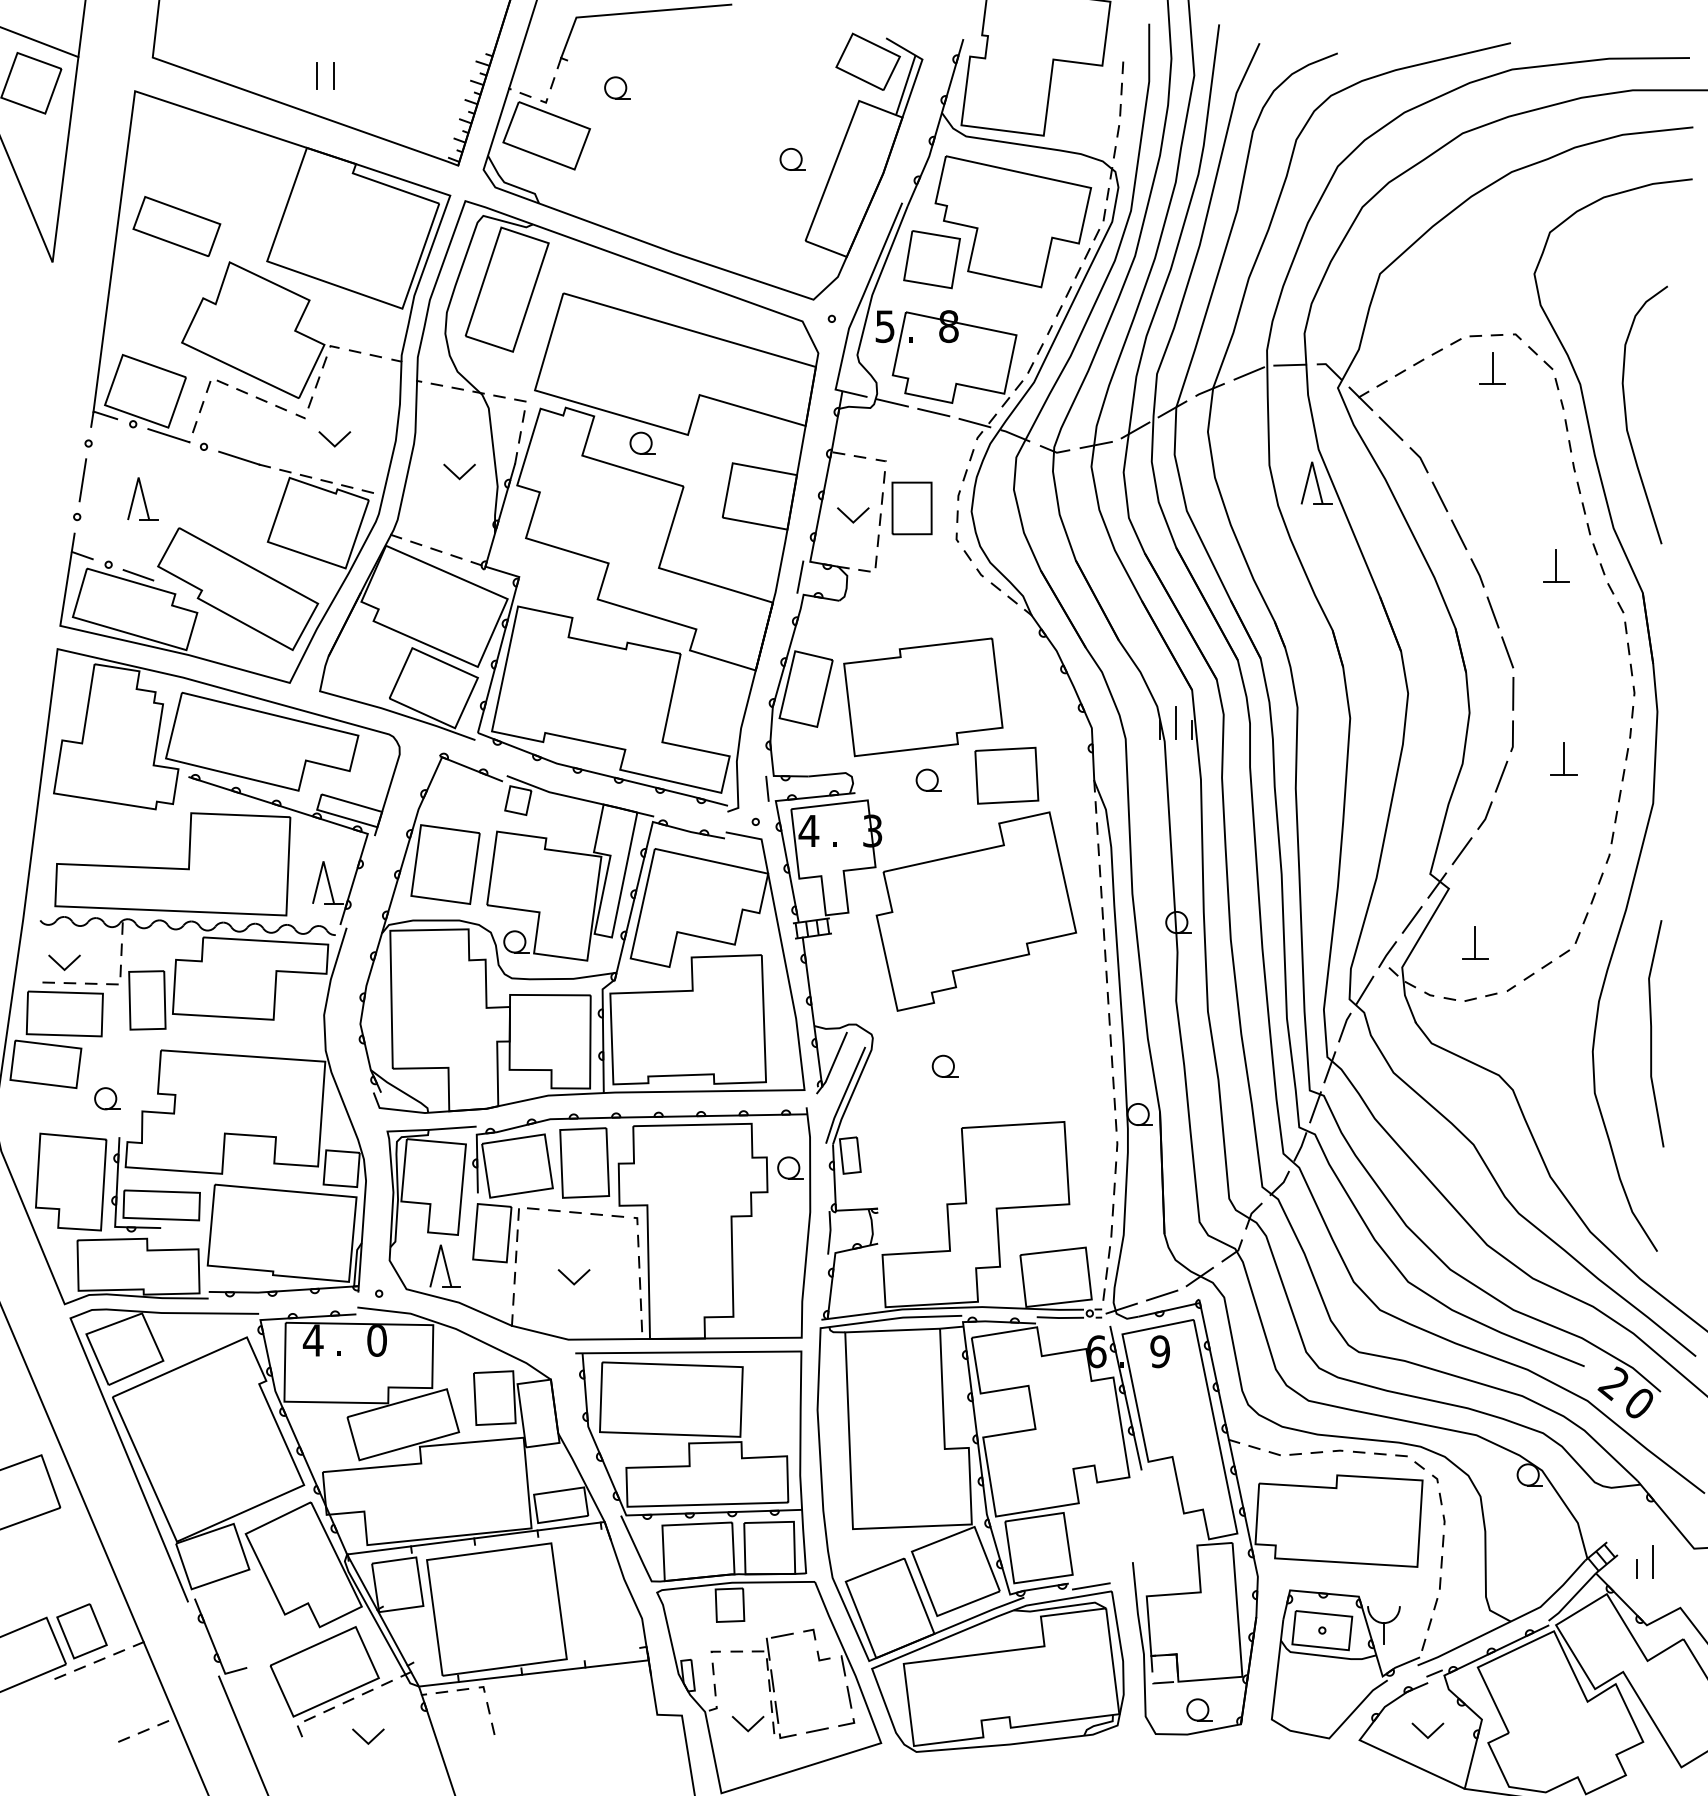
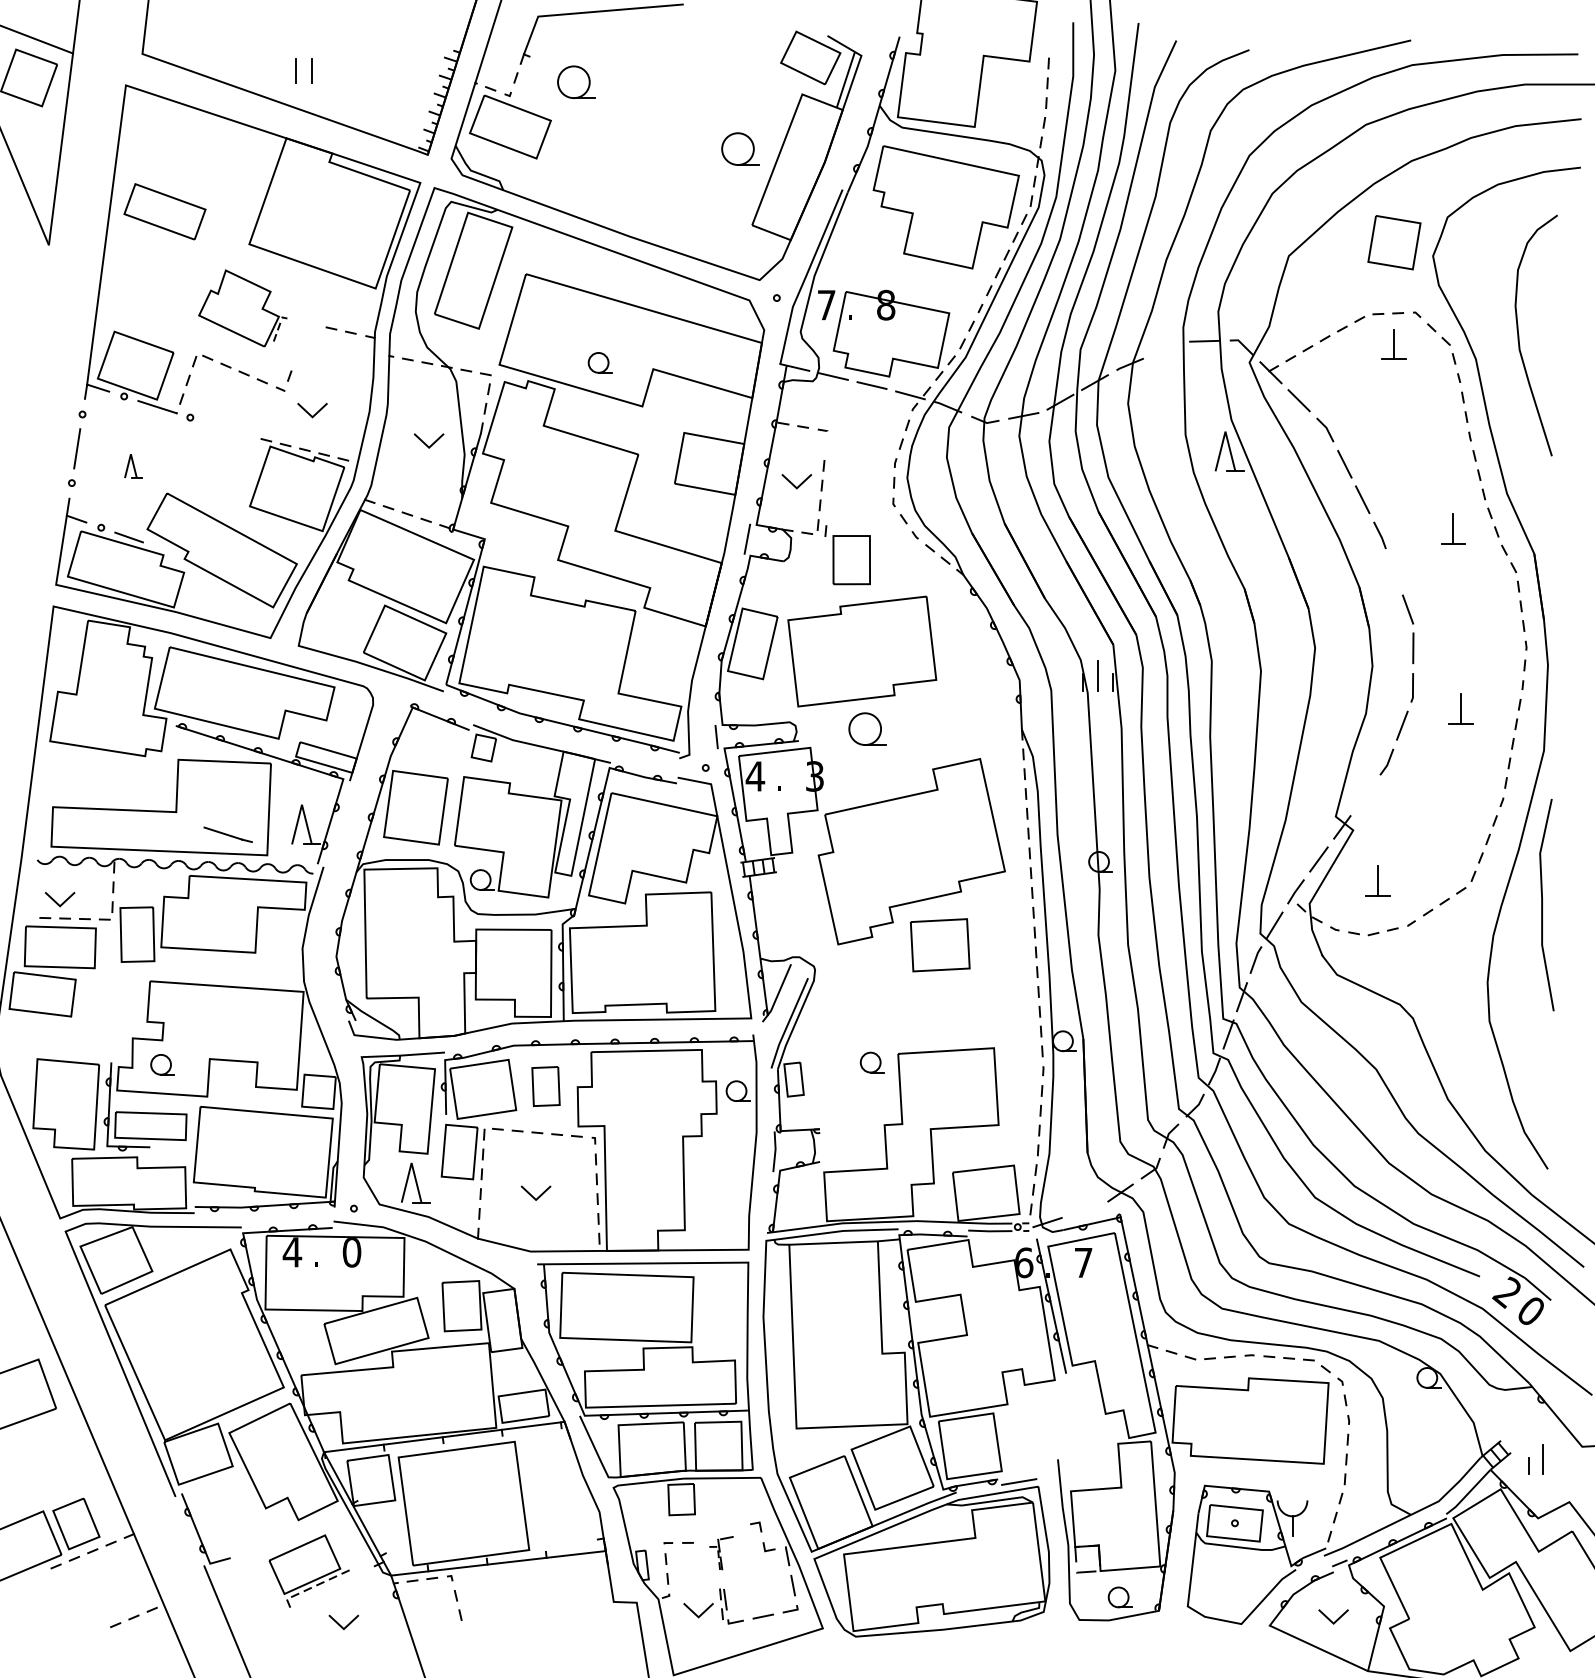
part: (617, 87) -> (576, 81), size x1.6
part: (792, 159) -> (740, 149), size x1.6
part: (931, 259) -> (1393, 242), moved
text: (884, 326) -> (825, 305), 5 -> 7
part: (260, 329) -> (243, 307), size x0.6
line: (1249, 373) -> (1166, 349), removed
curve: (1626, 414) -> (1519, 335), moved
part: (642, 442) -> (599, 362), moved
line: (244, 459) -> (228, 834), moved
part: (142, 498) -> (132, 465), size x0.6
part: (907, 503) -> (847, 555), moved
line: (1492, 612) -> (1393, 572), removed
part: (1006, 775) -> (939, 945), moved
part: (928, 779) -> (867, 728), size x1.6
line: (1461, 851) -> (1364, 795), removed
line: (1652, 1033) -> (1543, 904), moved
part: (944, 1065) -> (871, 1061), moved
part: (107, 1098) -> (162, 1064), moved
part: (584, 1162) -> (545, 1086), size x0.6
line: (1162, 1295) -> (1085, 1210), removed
text: (1159, 1351) -> (1082, 1262), 9 -> 7
part: (772, 1662) -> (721, 1553), size x0.6
part: (330, 1681) -> (308, 1570), size x0.7

